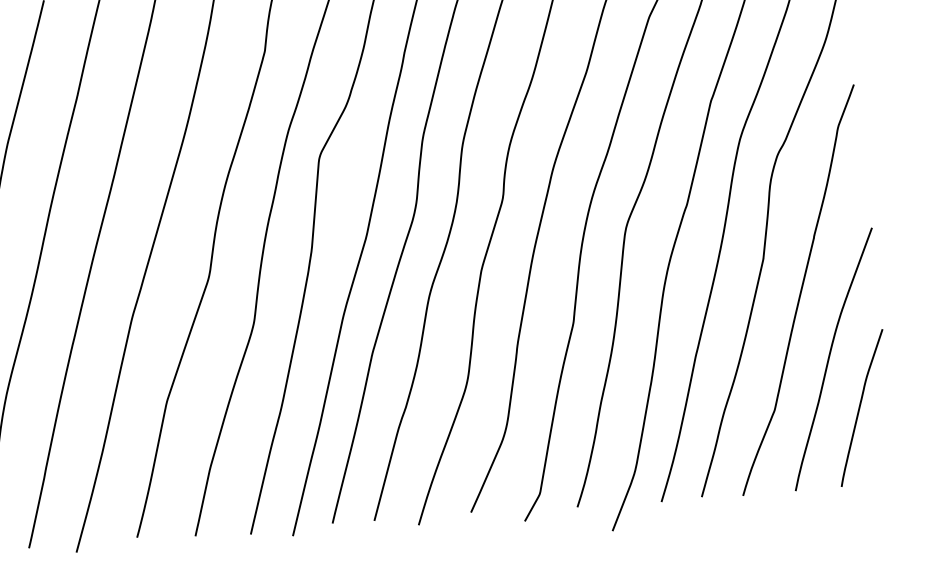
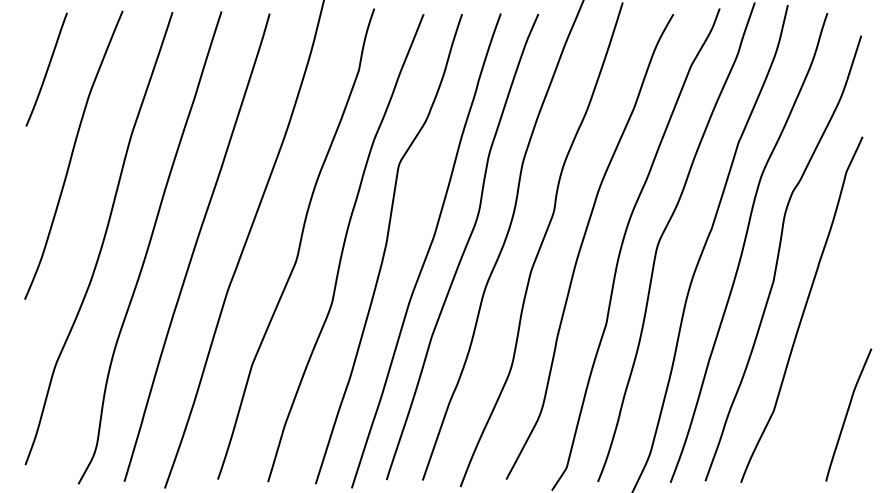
curve: (830, 358) -> (824, 370), removed

